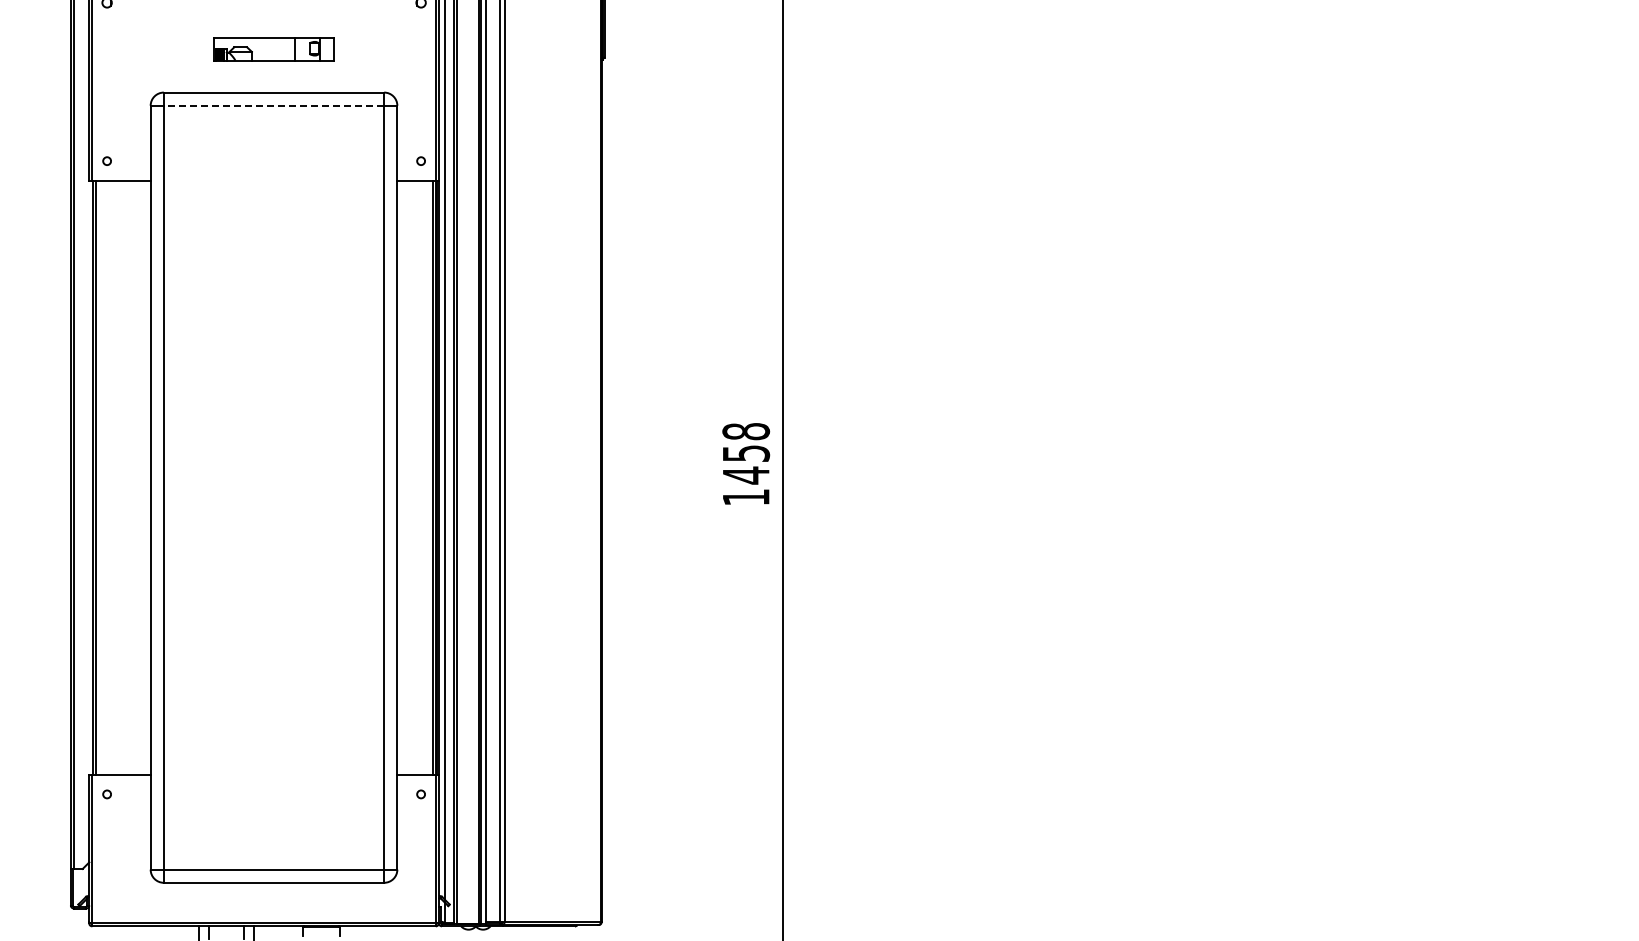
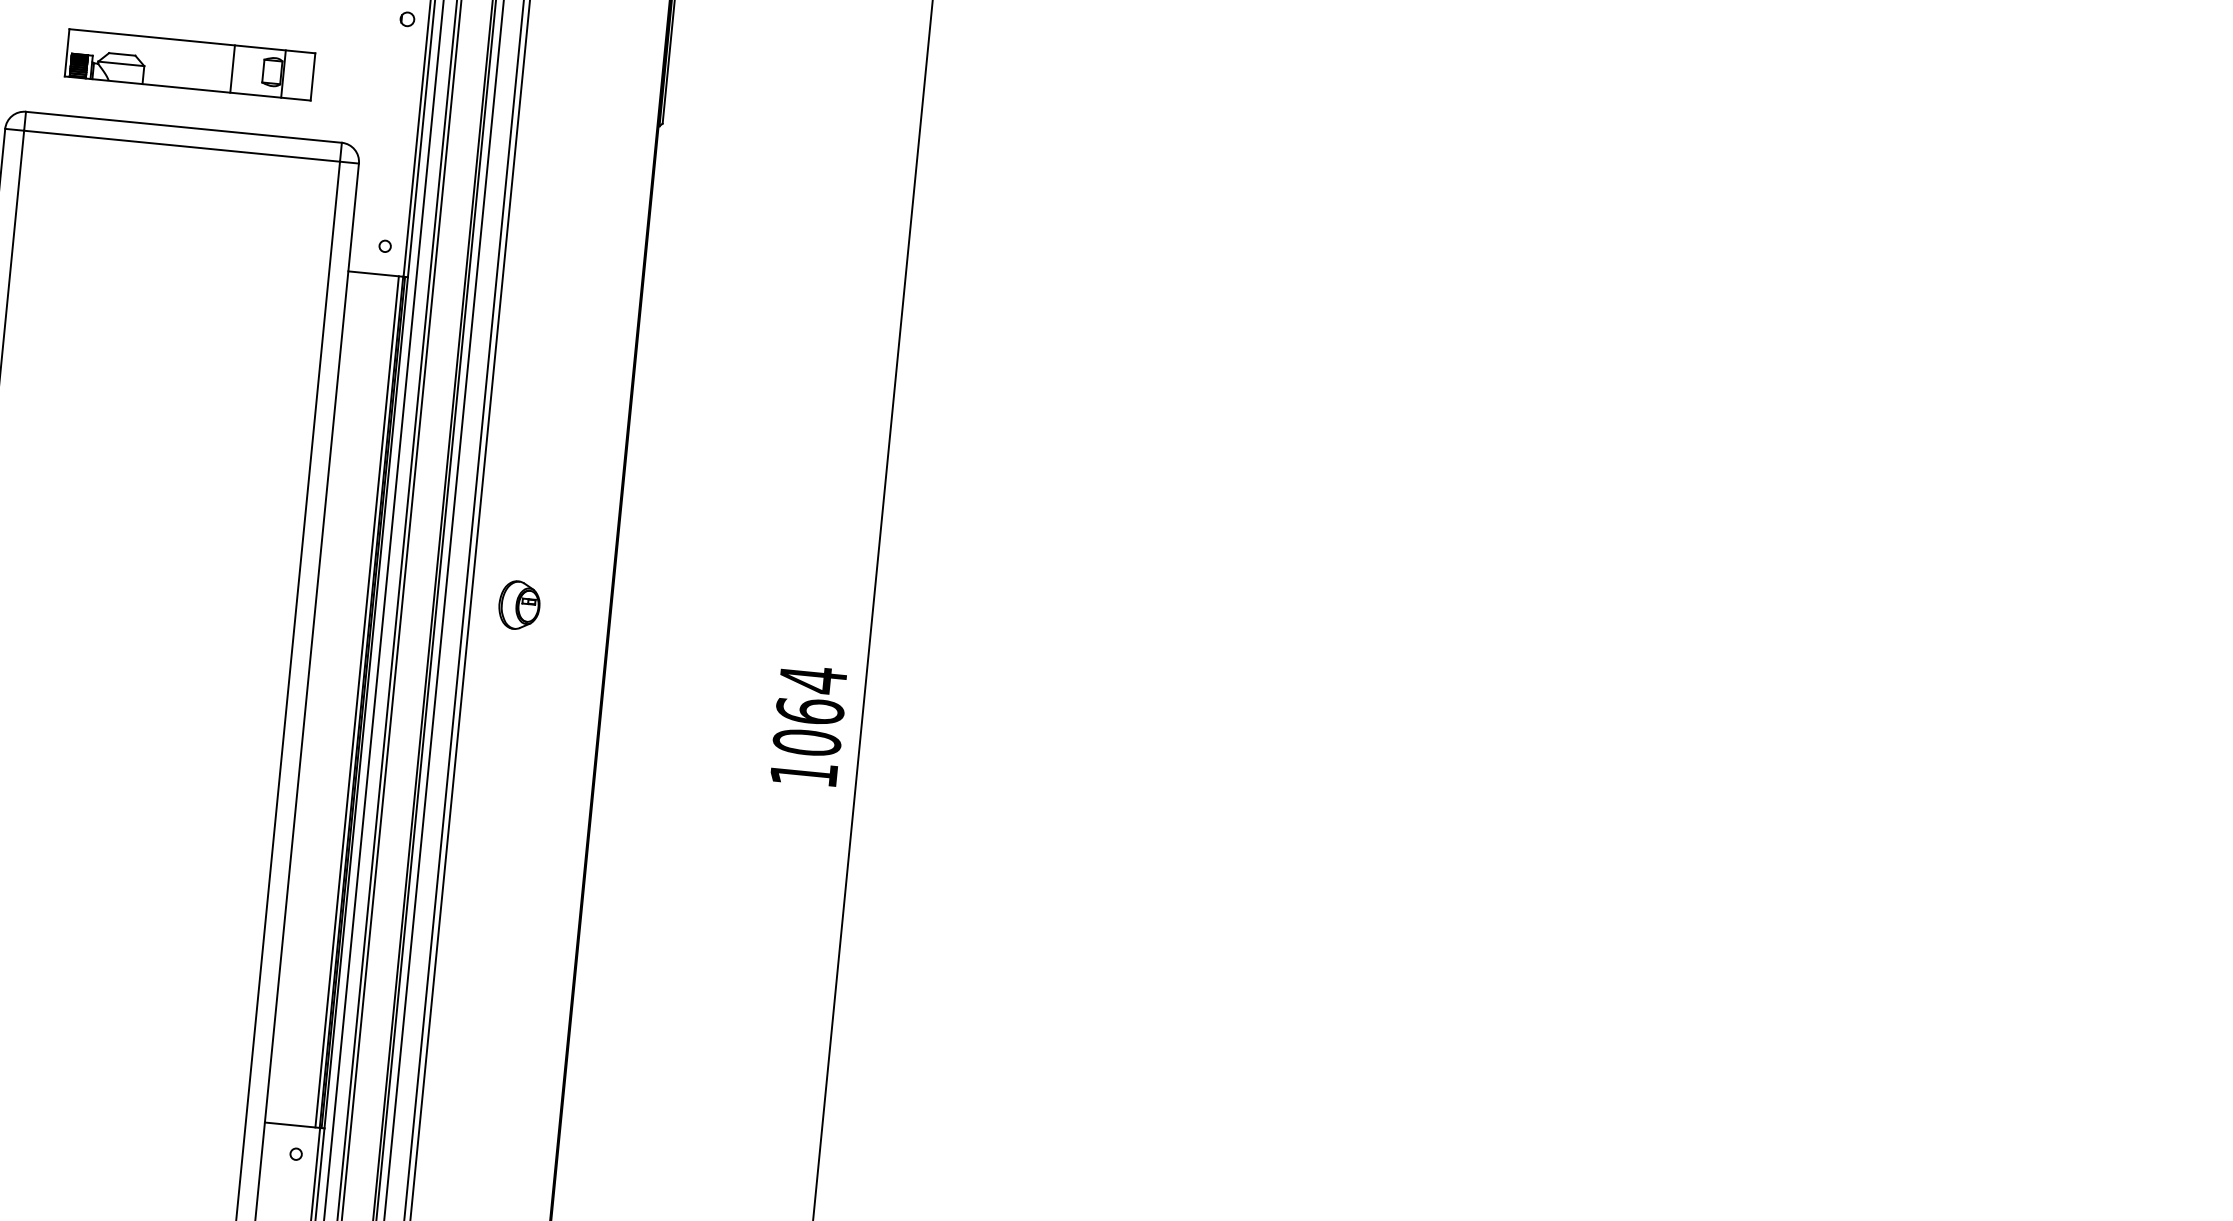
part: (273, 49) -> (189, 65), size x1.43
line: (273, 105) -> (181, 145), dashed -> solid
part: (537, 399) -> (518, 604), added
text: (746, 453) -> (810, 711), 1458 -> 1064

